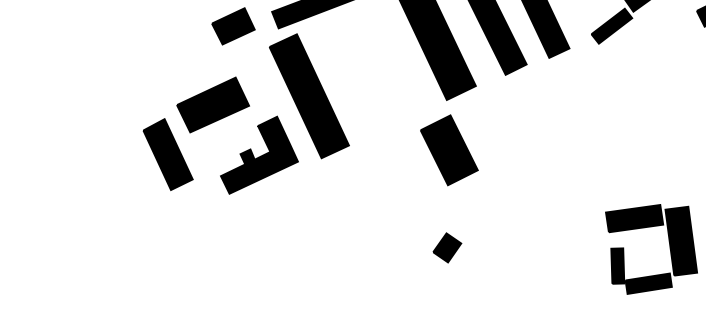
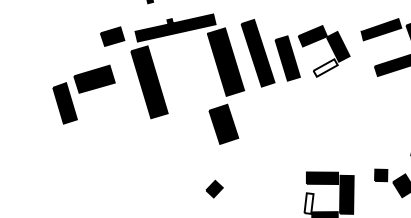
fill: (611, 25) -> (325, 67), removed
part: (257, 153) -> (115, 110), removed
part: (447, 246) -> (214, 188), moved
fill: (616, 266) -> (308, 203), removed

